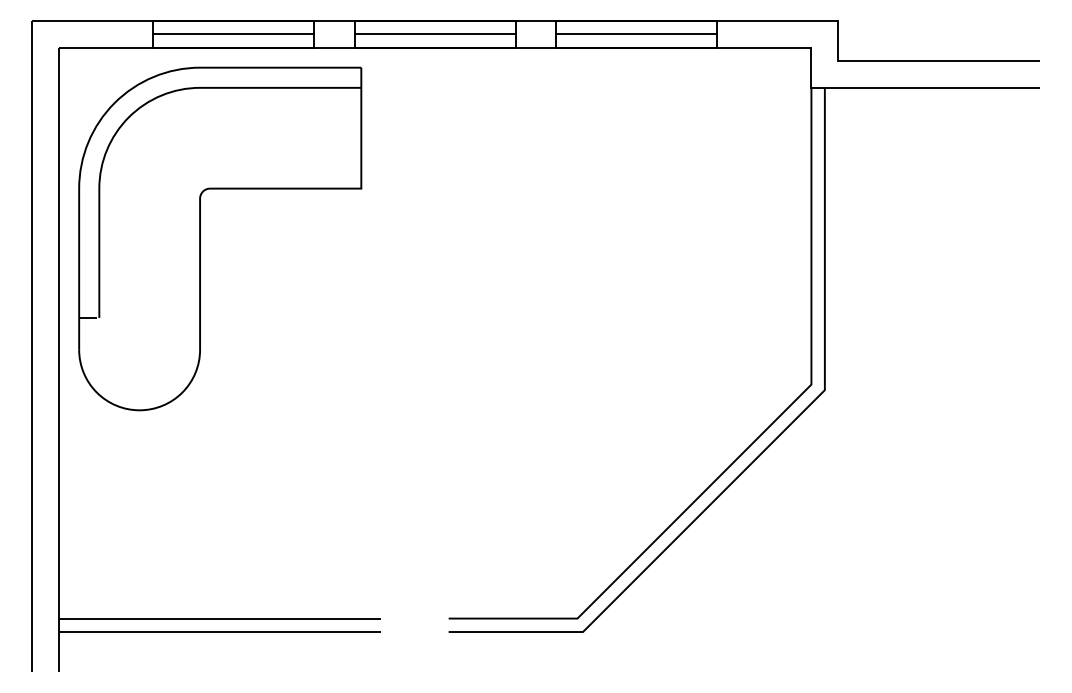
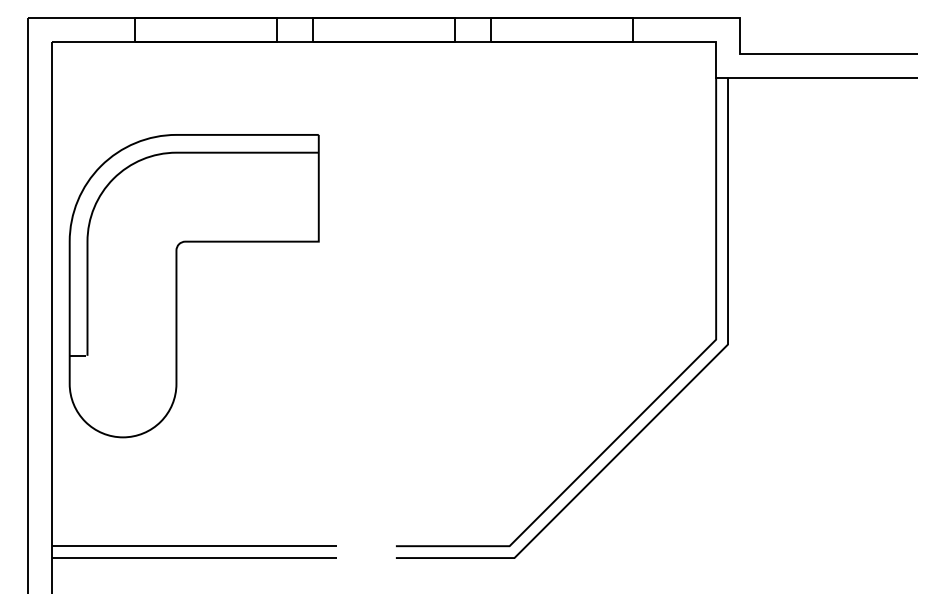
line: (233, 34) -> (205, 30), removed
line: (434, 34) -> (383, 30), removed
line: (636, 34) -> (561, 30), removed
part: (200, 238) -> (176, 285), moved

